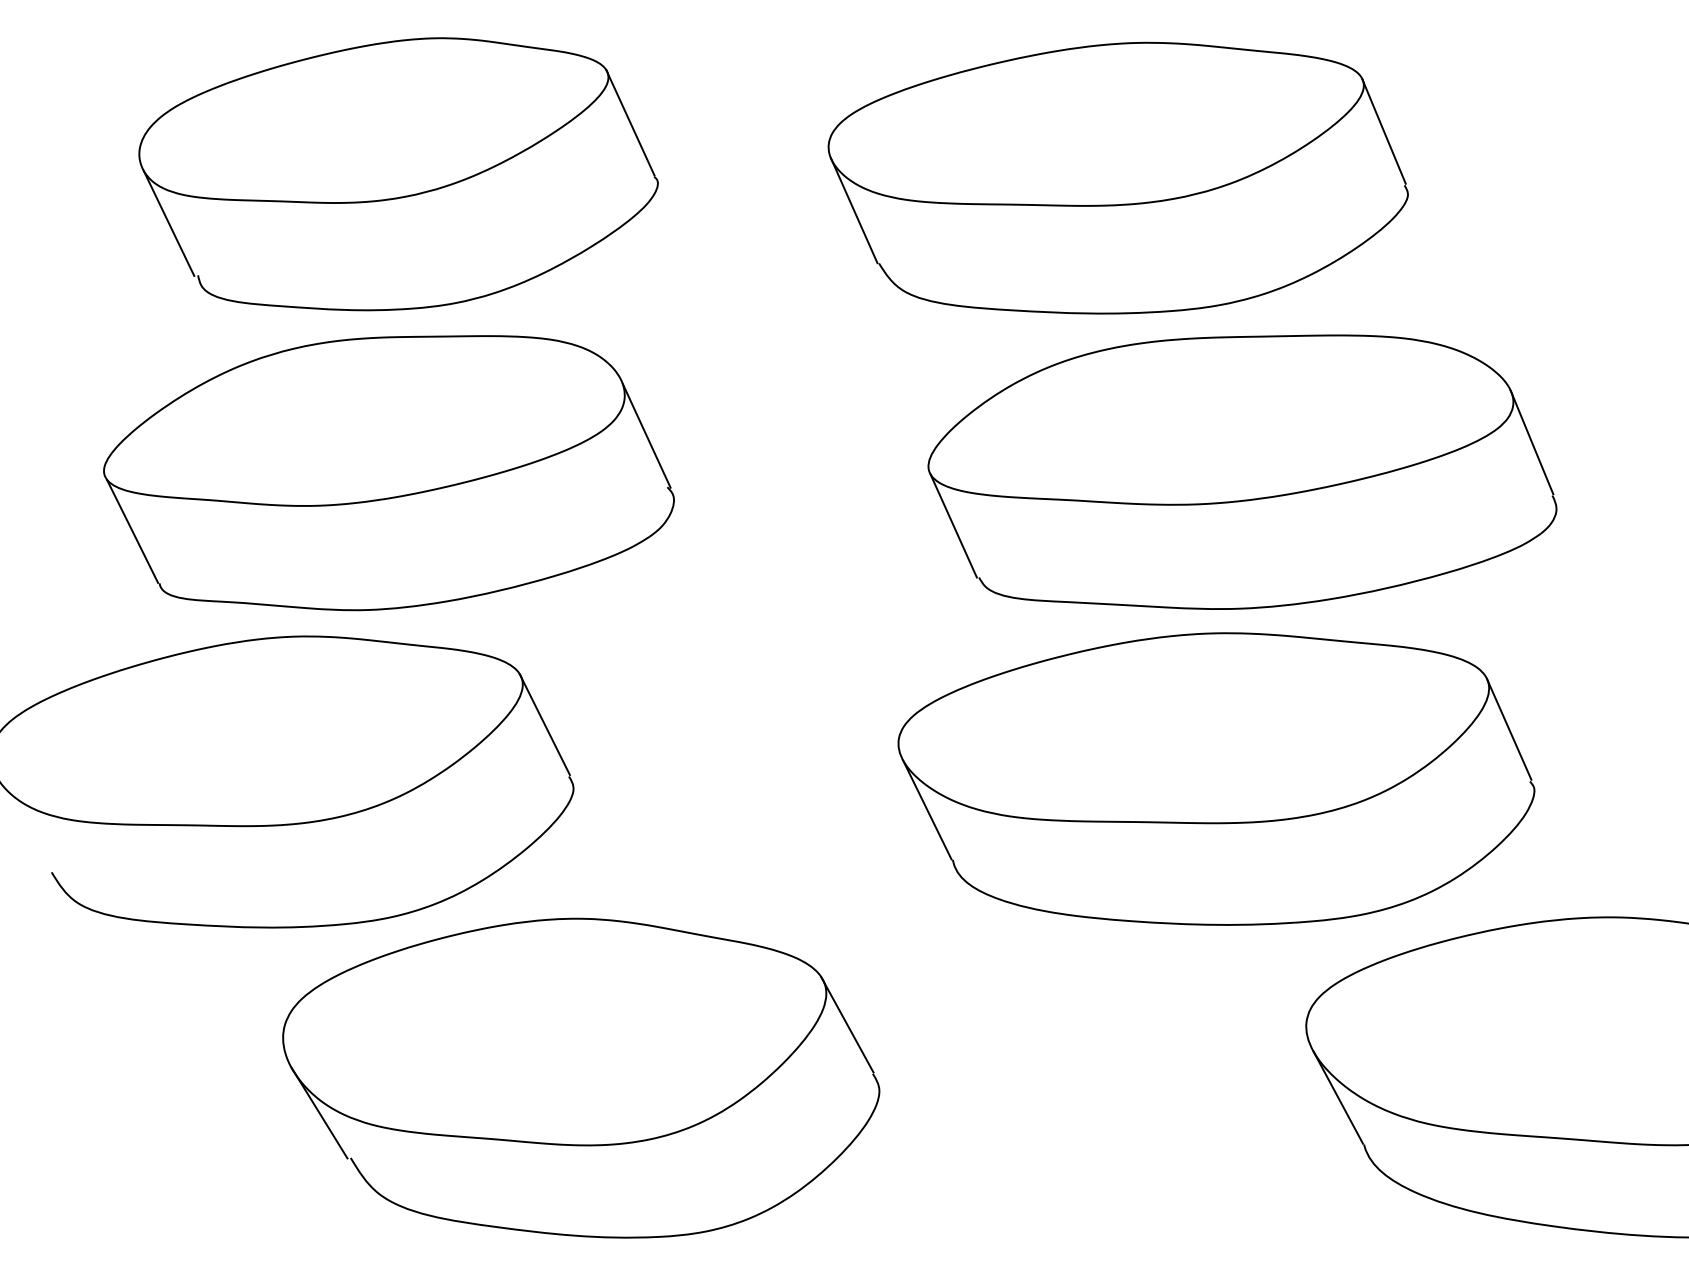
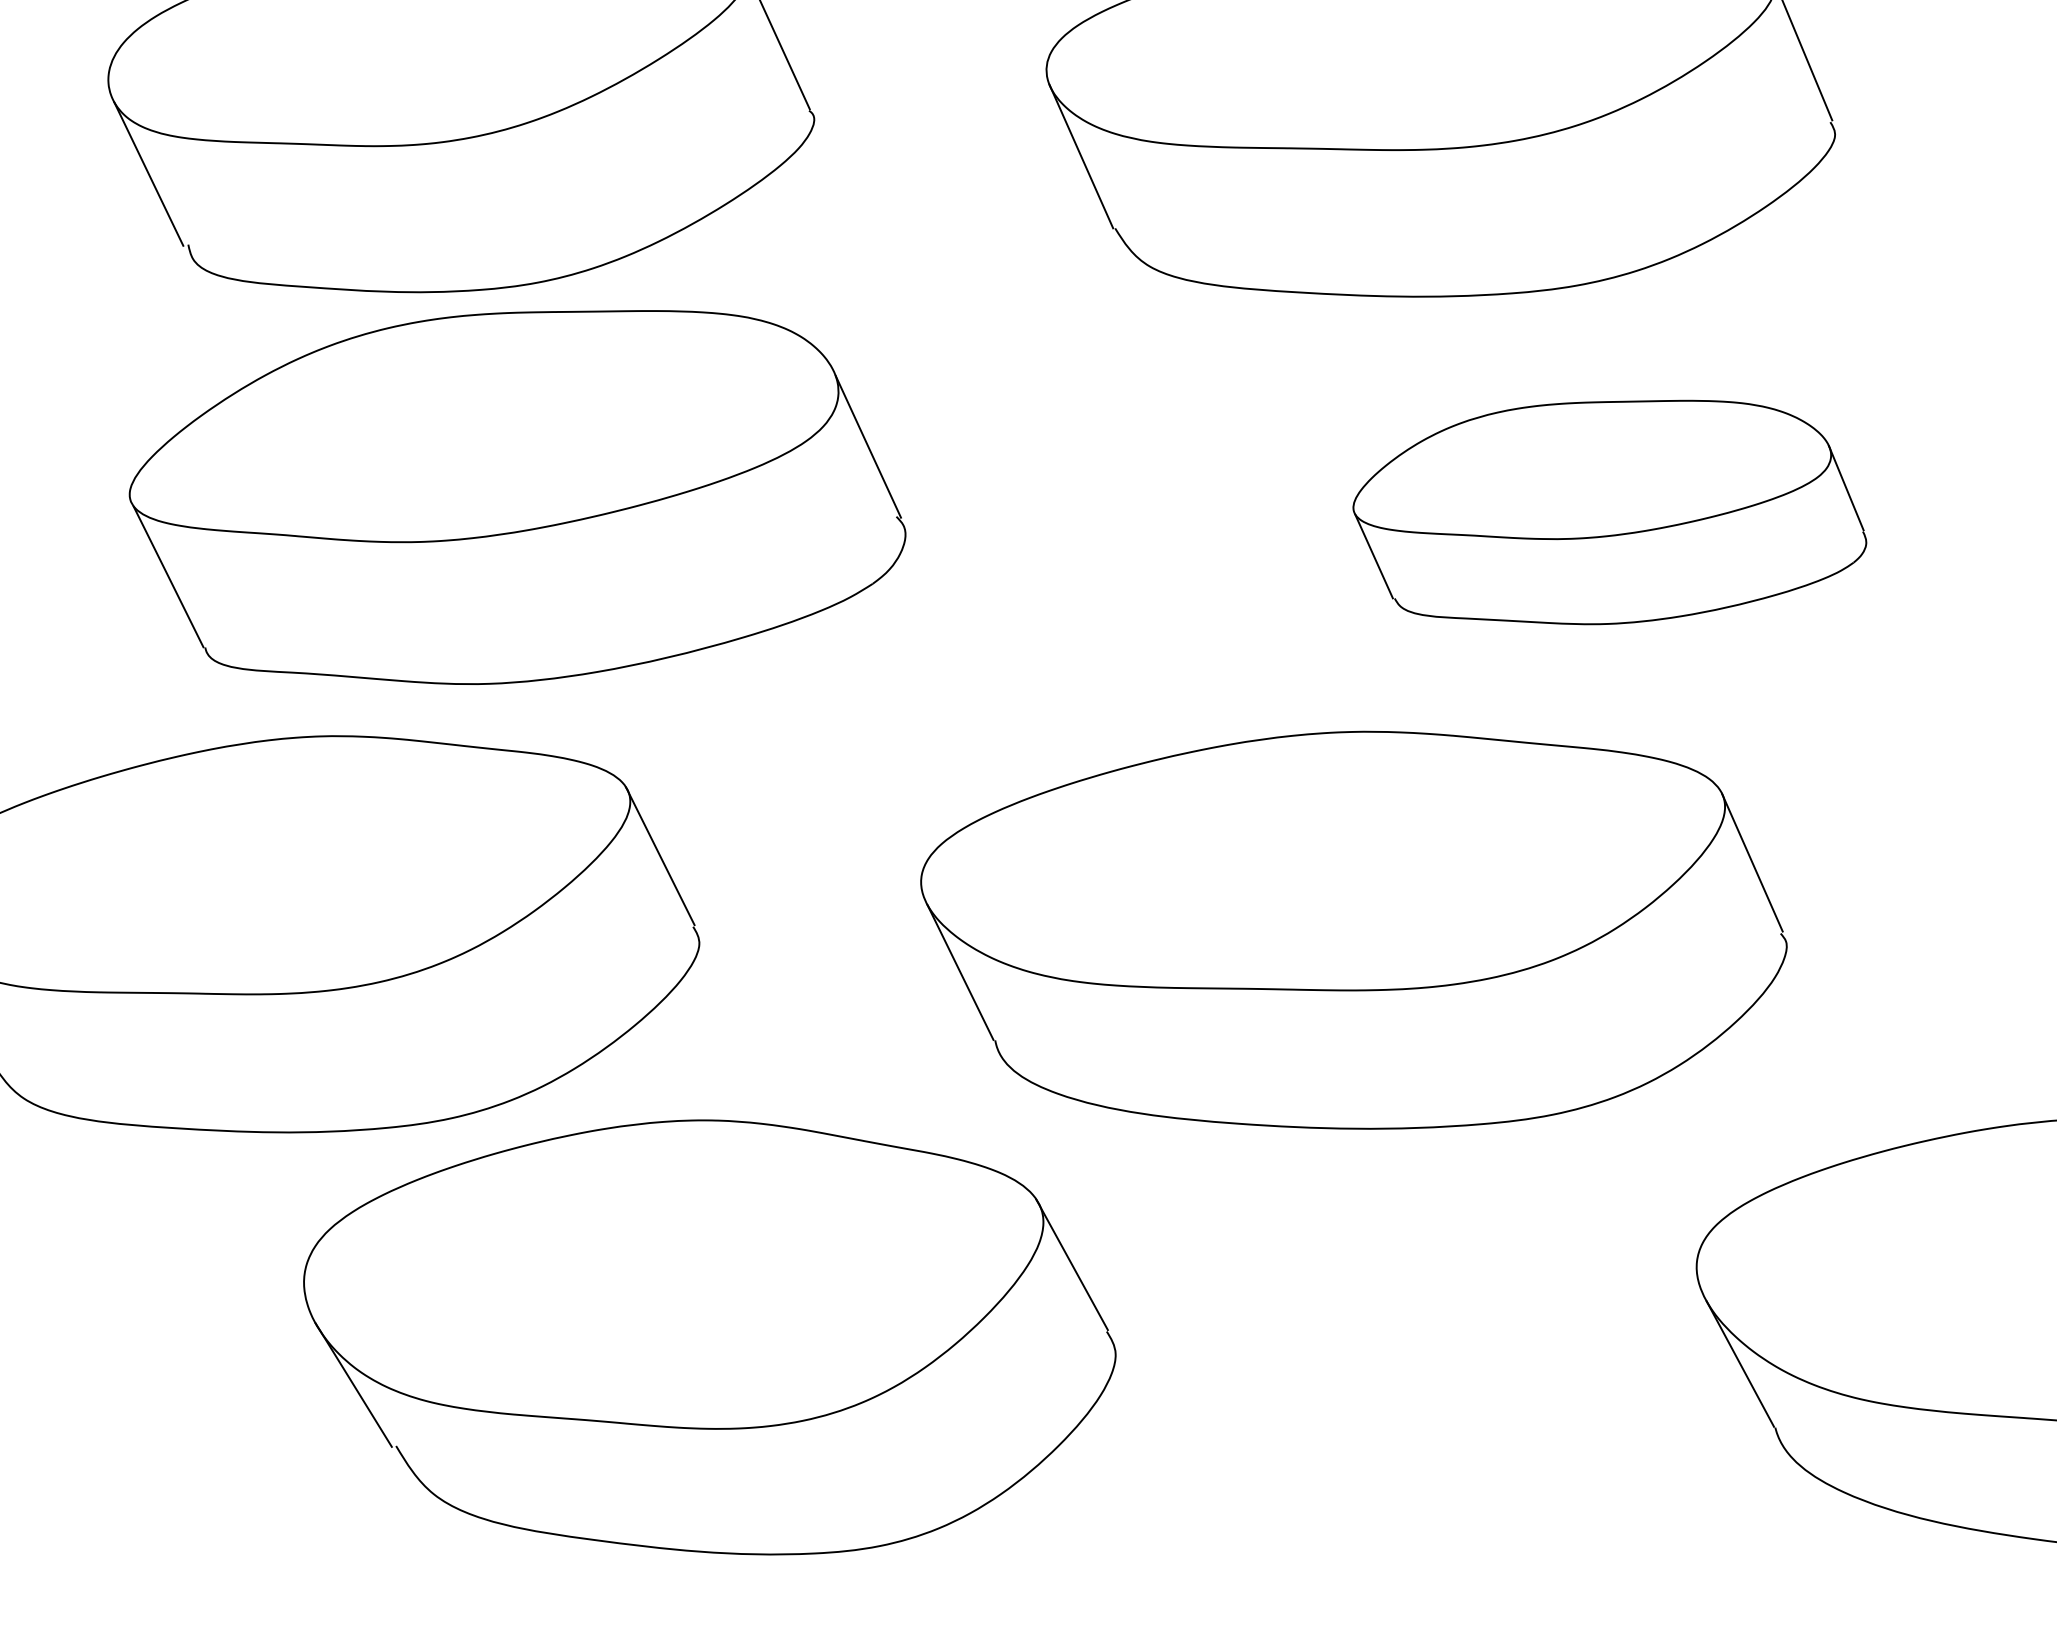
part: (1242, 471) -> (1609, 511), size x0.6
part: (388, 473) -> (516, 498), moved
part: (1216, 778) -> (1353, 929), moved

